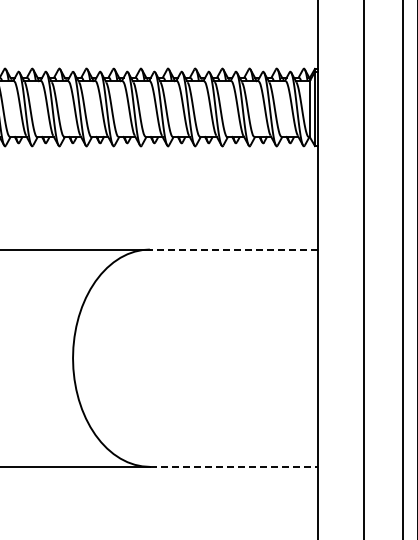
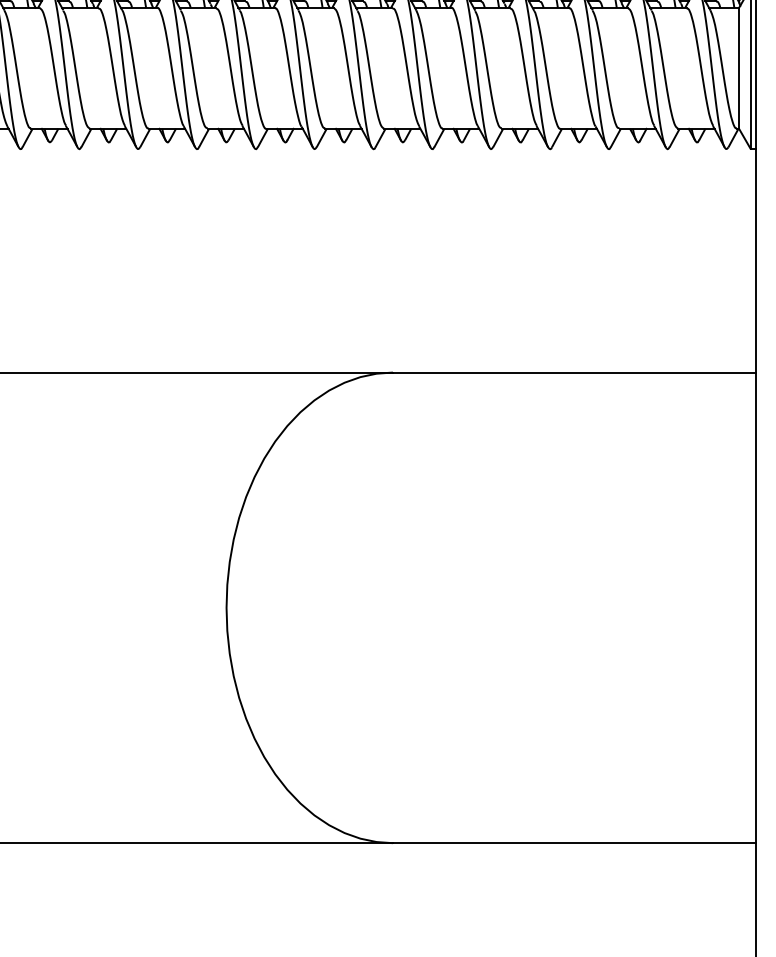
line: (233, 249) -> (573, 372), dashed -> solid
line: (233, 466) -> (573, 842), dashed -> solid

